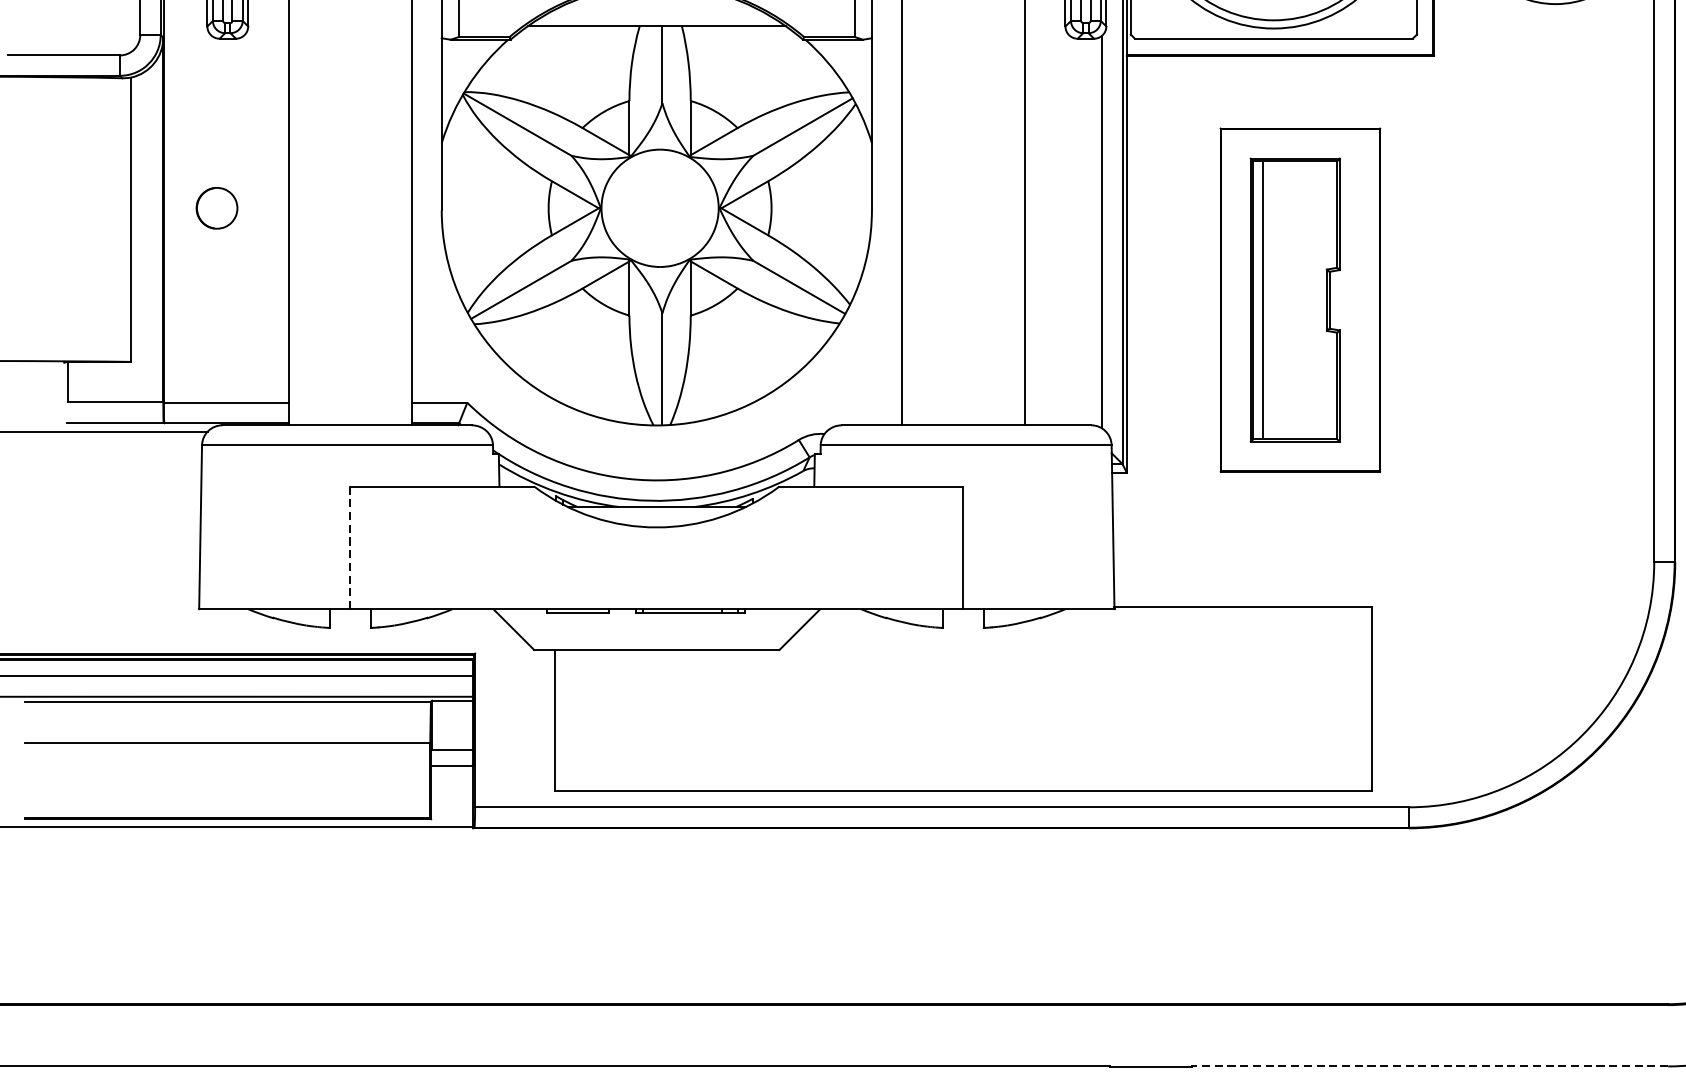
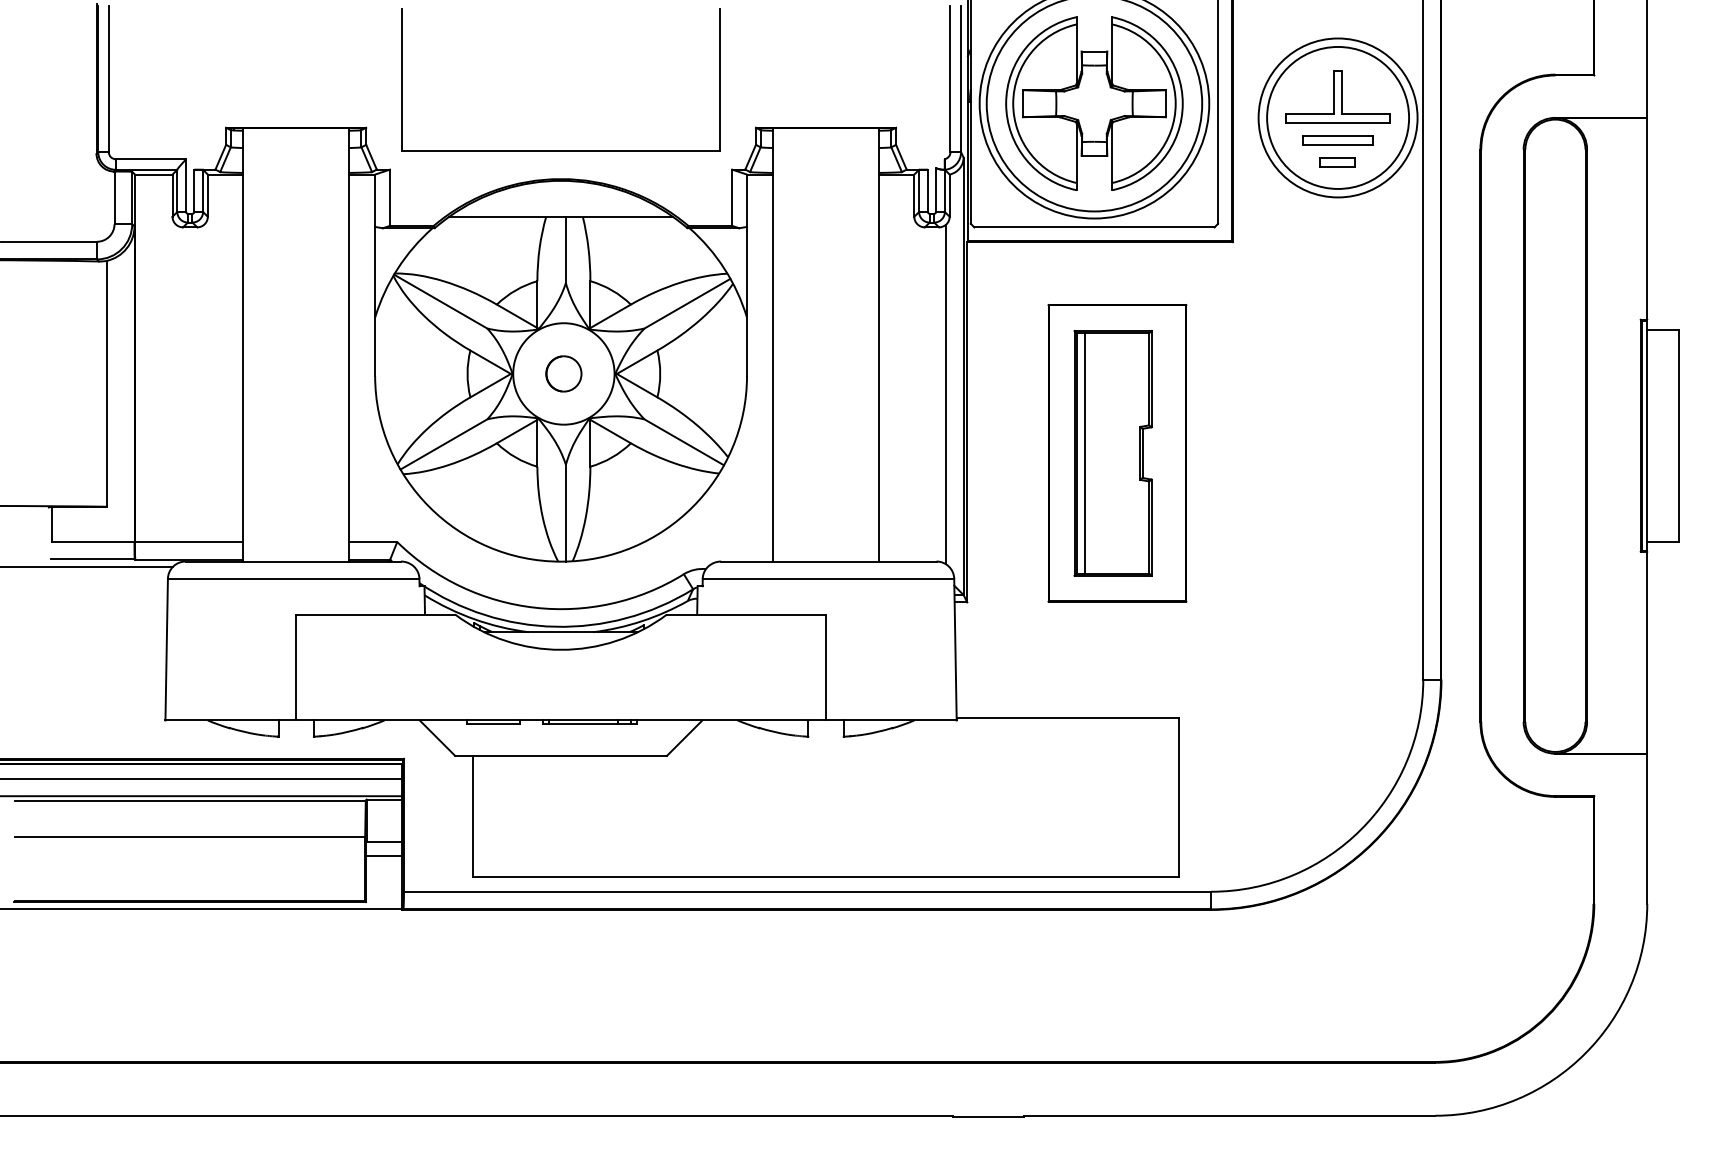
part: (216, 207) -> (563, 373), moved
line: (350, 547) -> (296, 667), dashed -> solid
line: (1430, 1066) -> (1229, 1115), dashed -> solid

